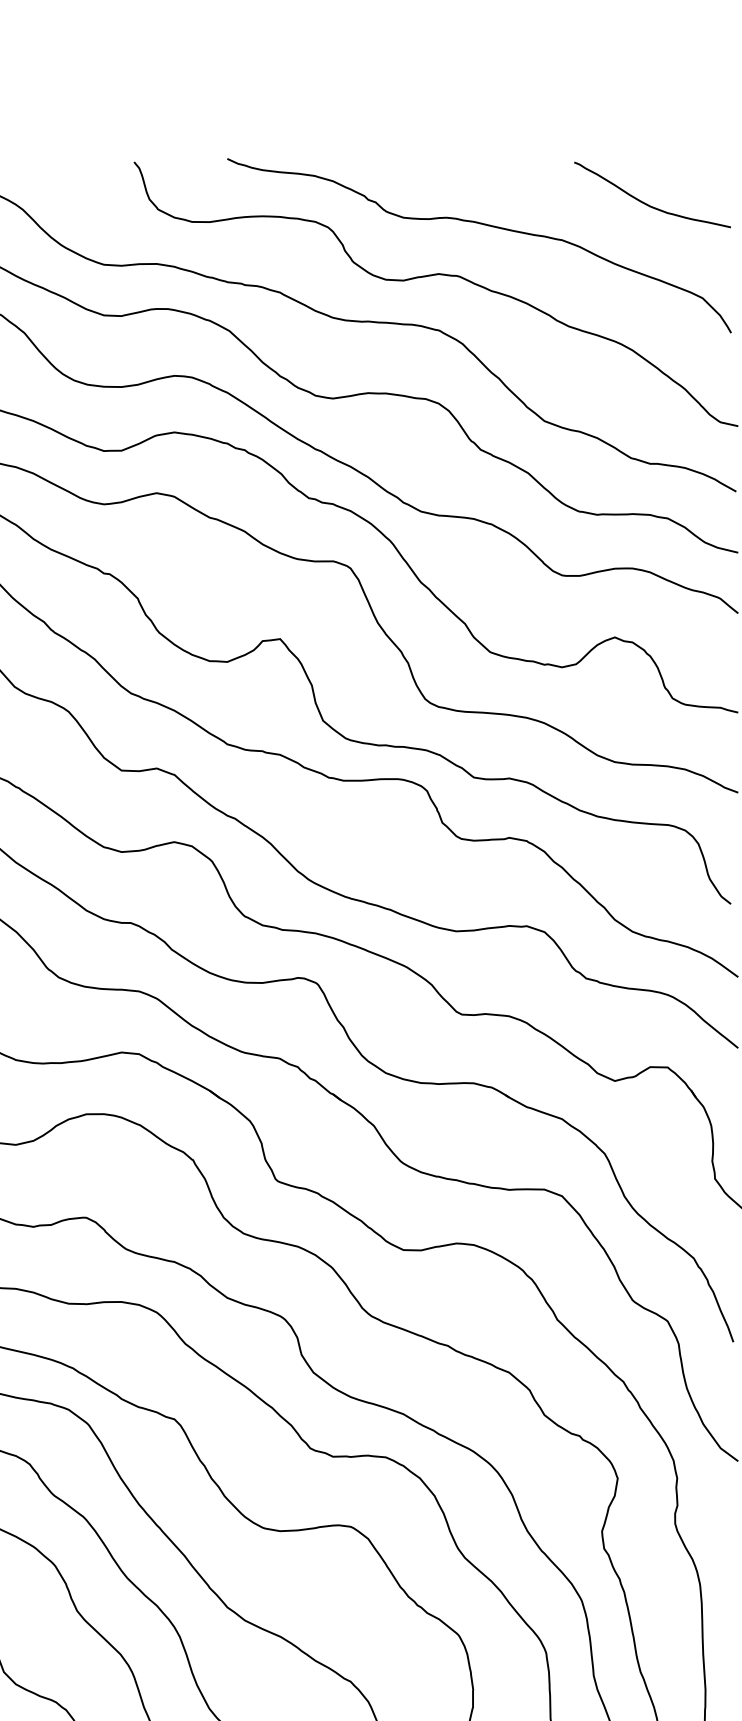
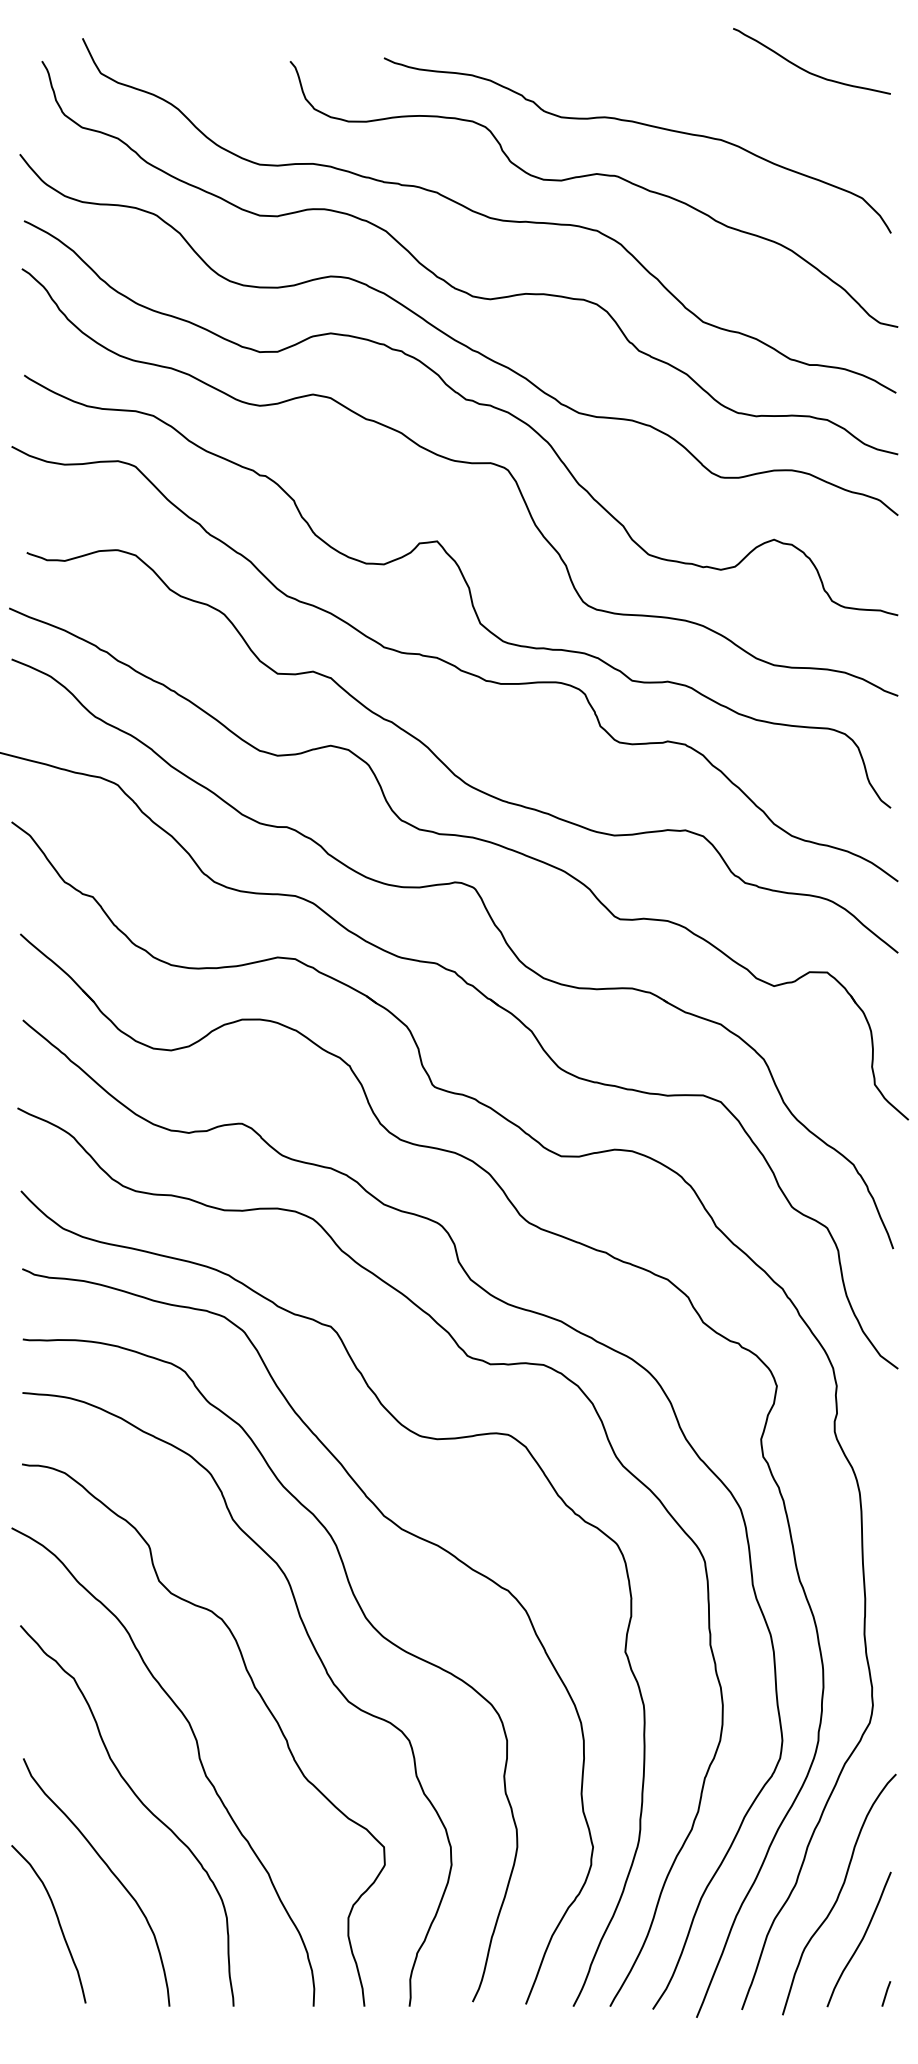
curve: (648, 203) -> (807, 70), moved

